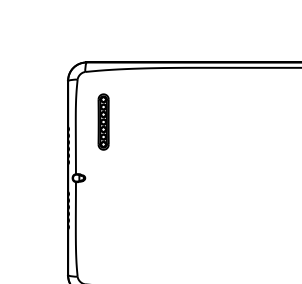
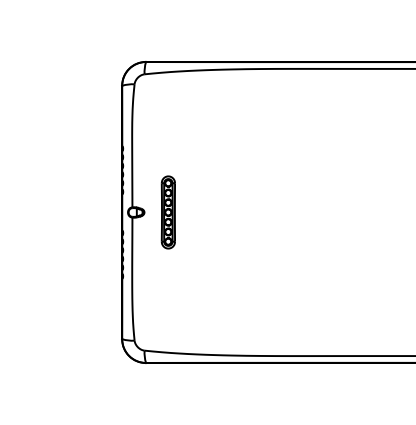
part: (102, 122) -> (167, 212), moved

